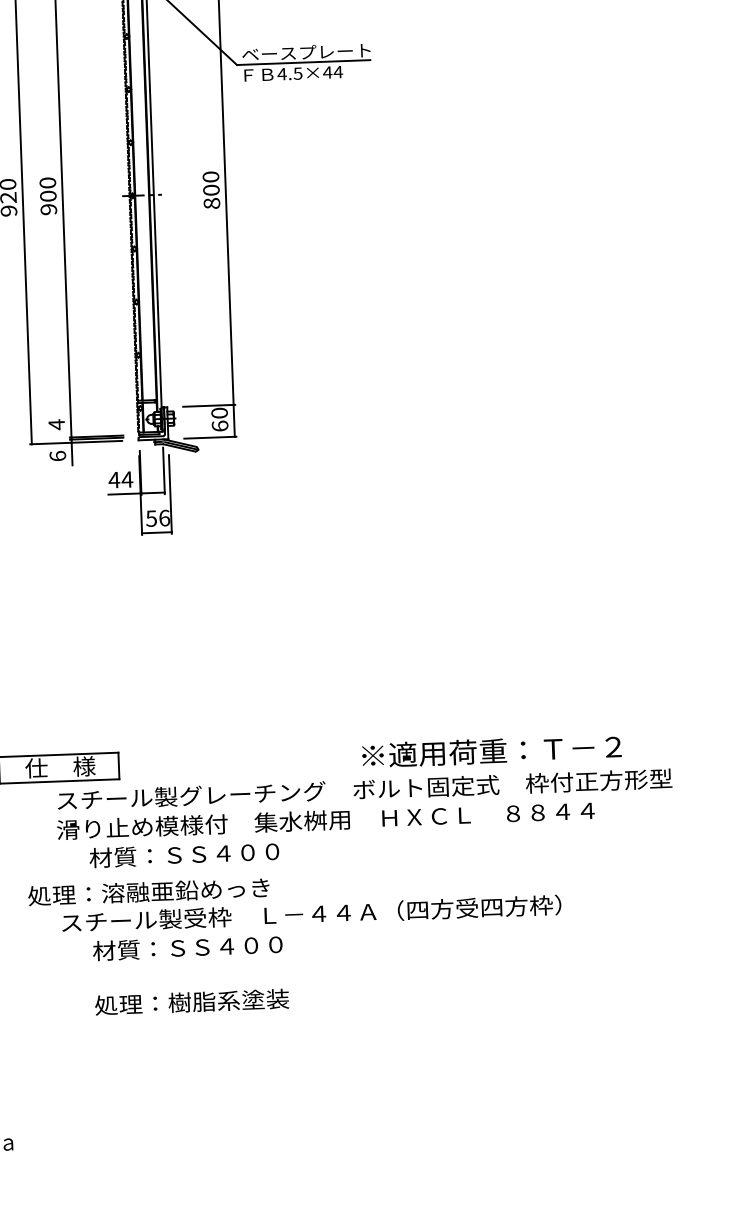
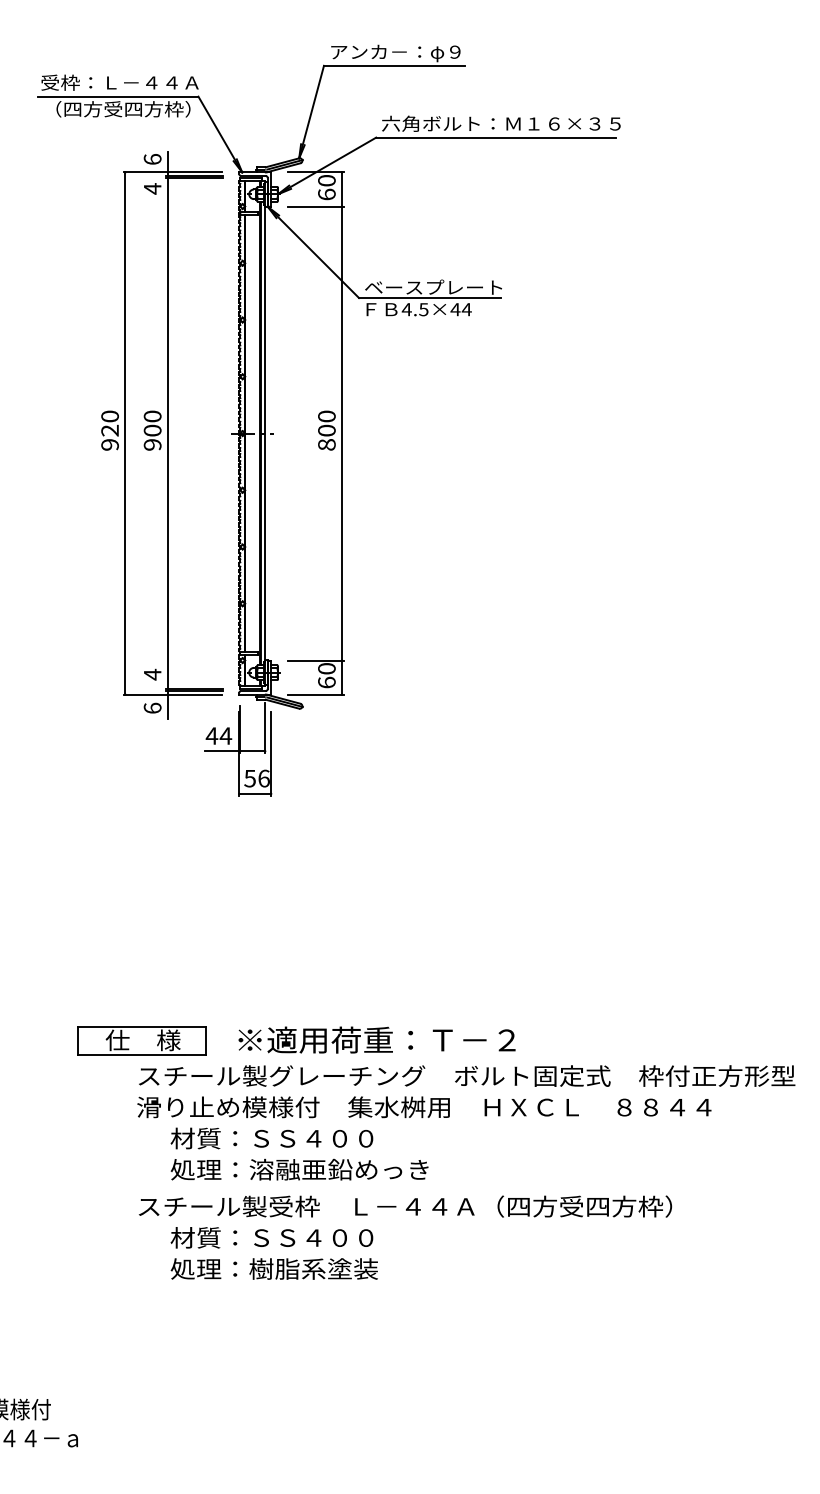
text: (491, 750) -> (376, 1039), moved
text: (148, 891) -> (299, 1169), moved
text: (191, 1001) -> (273, 1268), moved

